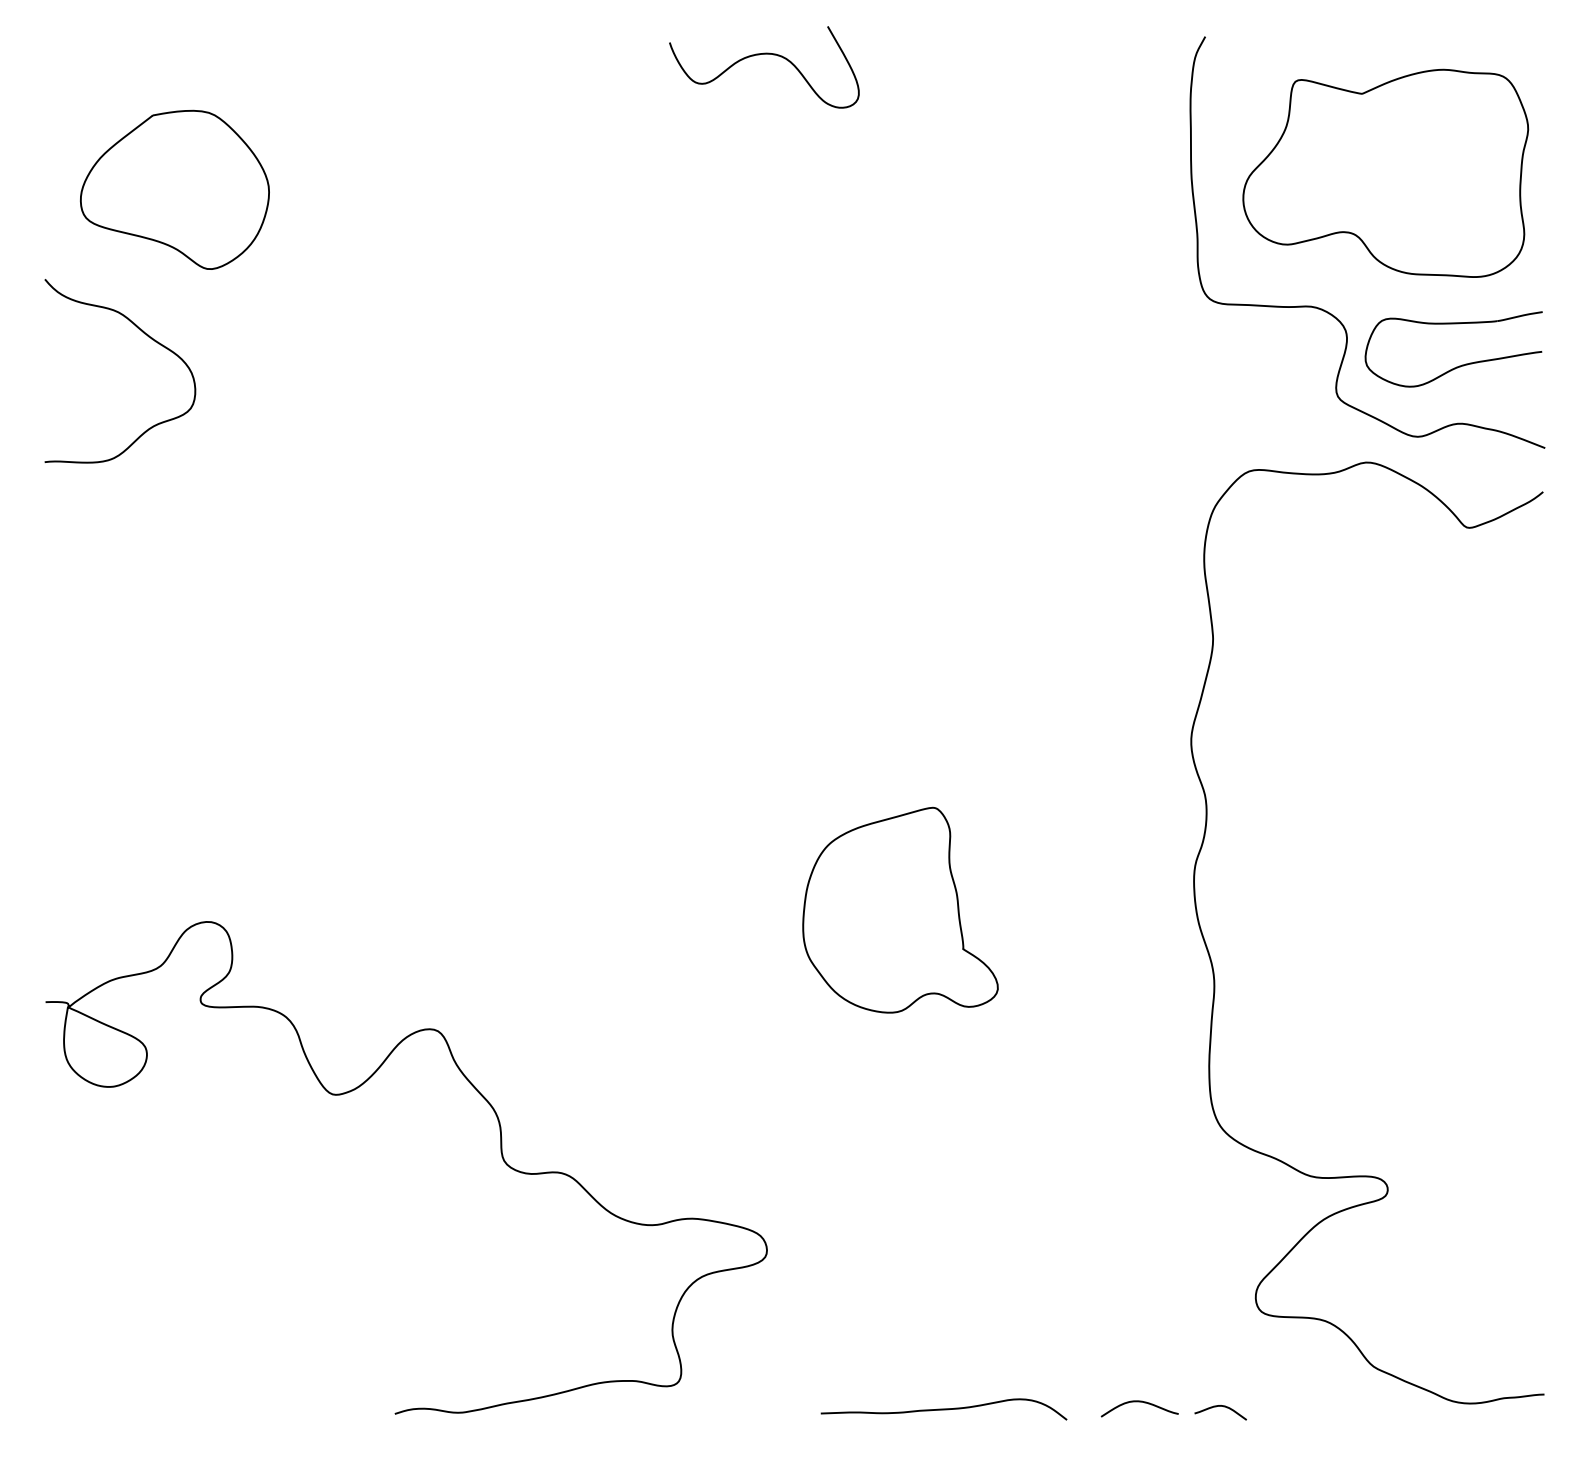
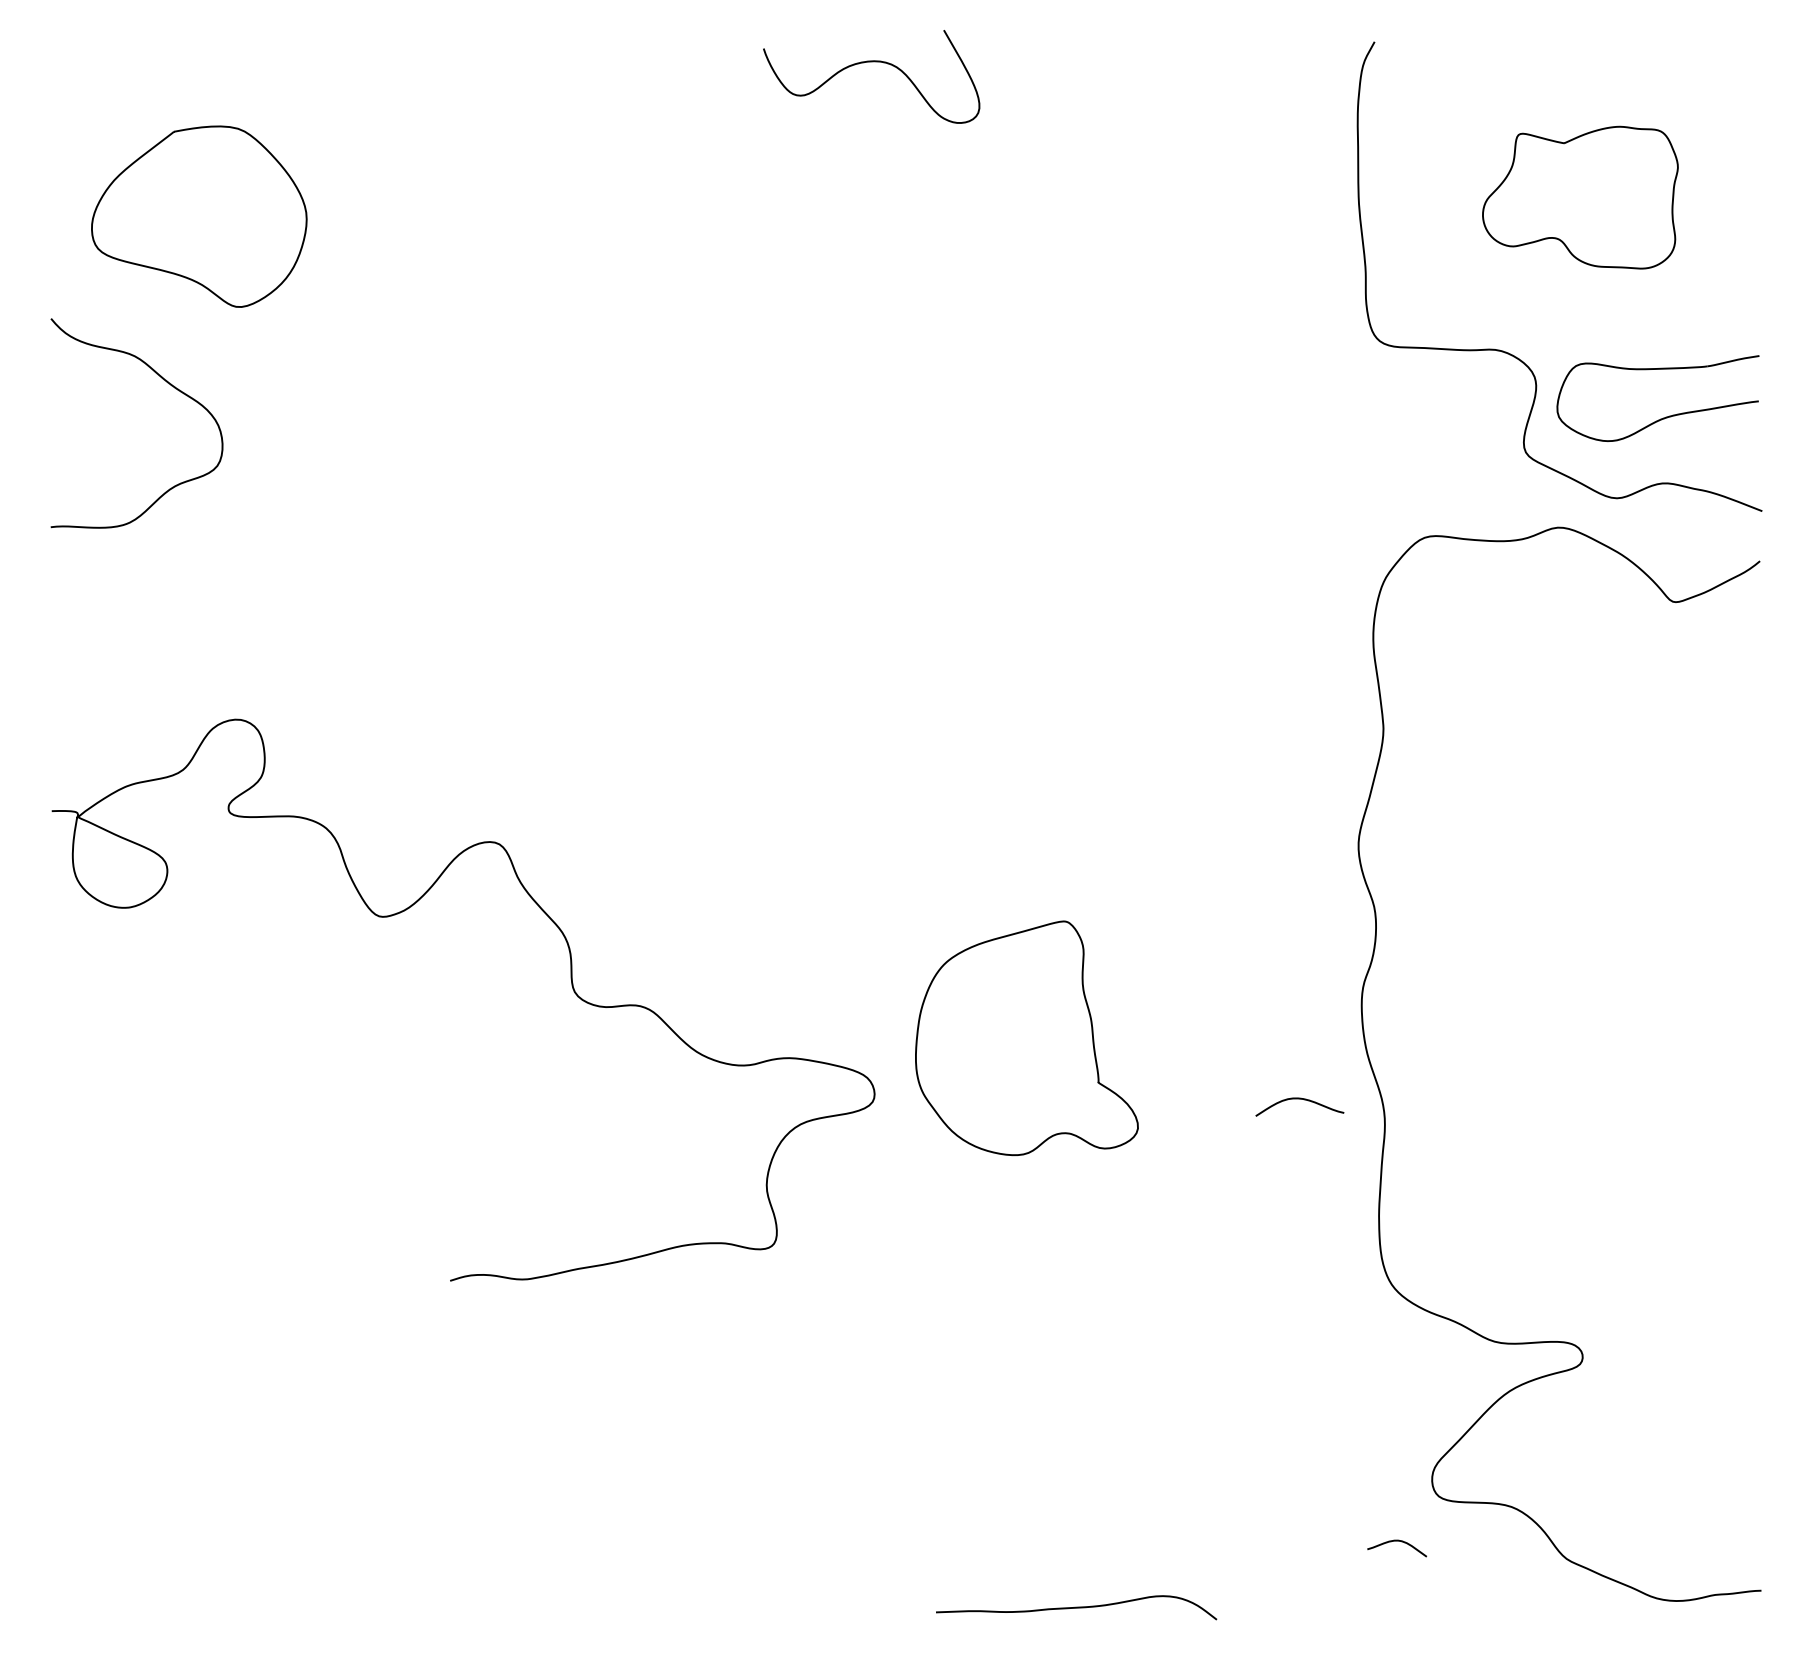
part: (1385, 173) -> (1580, 197), size x0.6
curve: (358, 1088) -> (408, 909), moved
curve: (1139, 1402) -> (1299, 1099), moved
curve: (1221, 1406) -> (1397, 1541), moved

